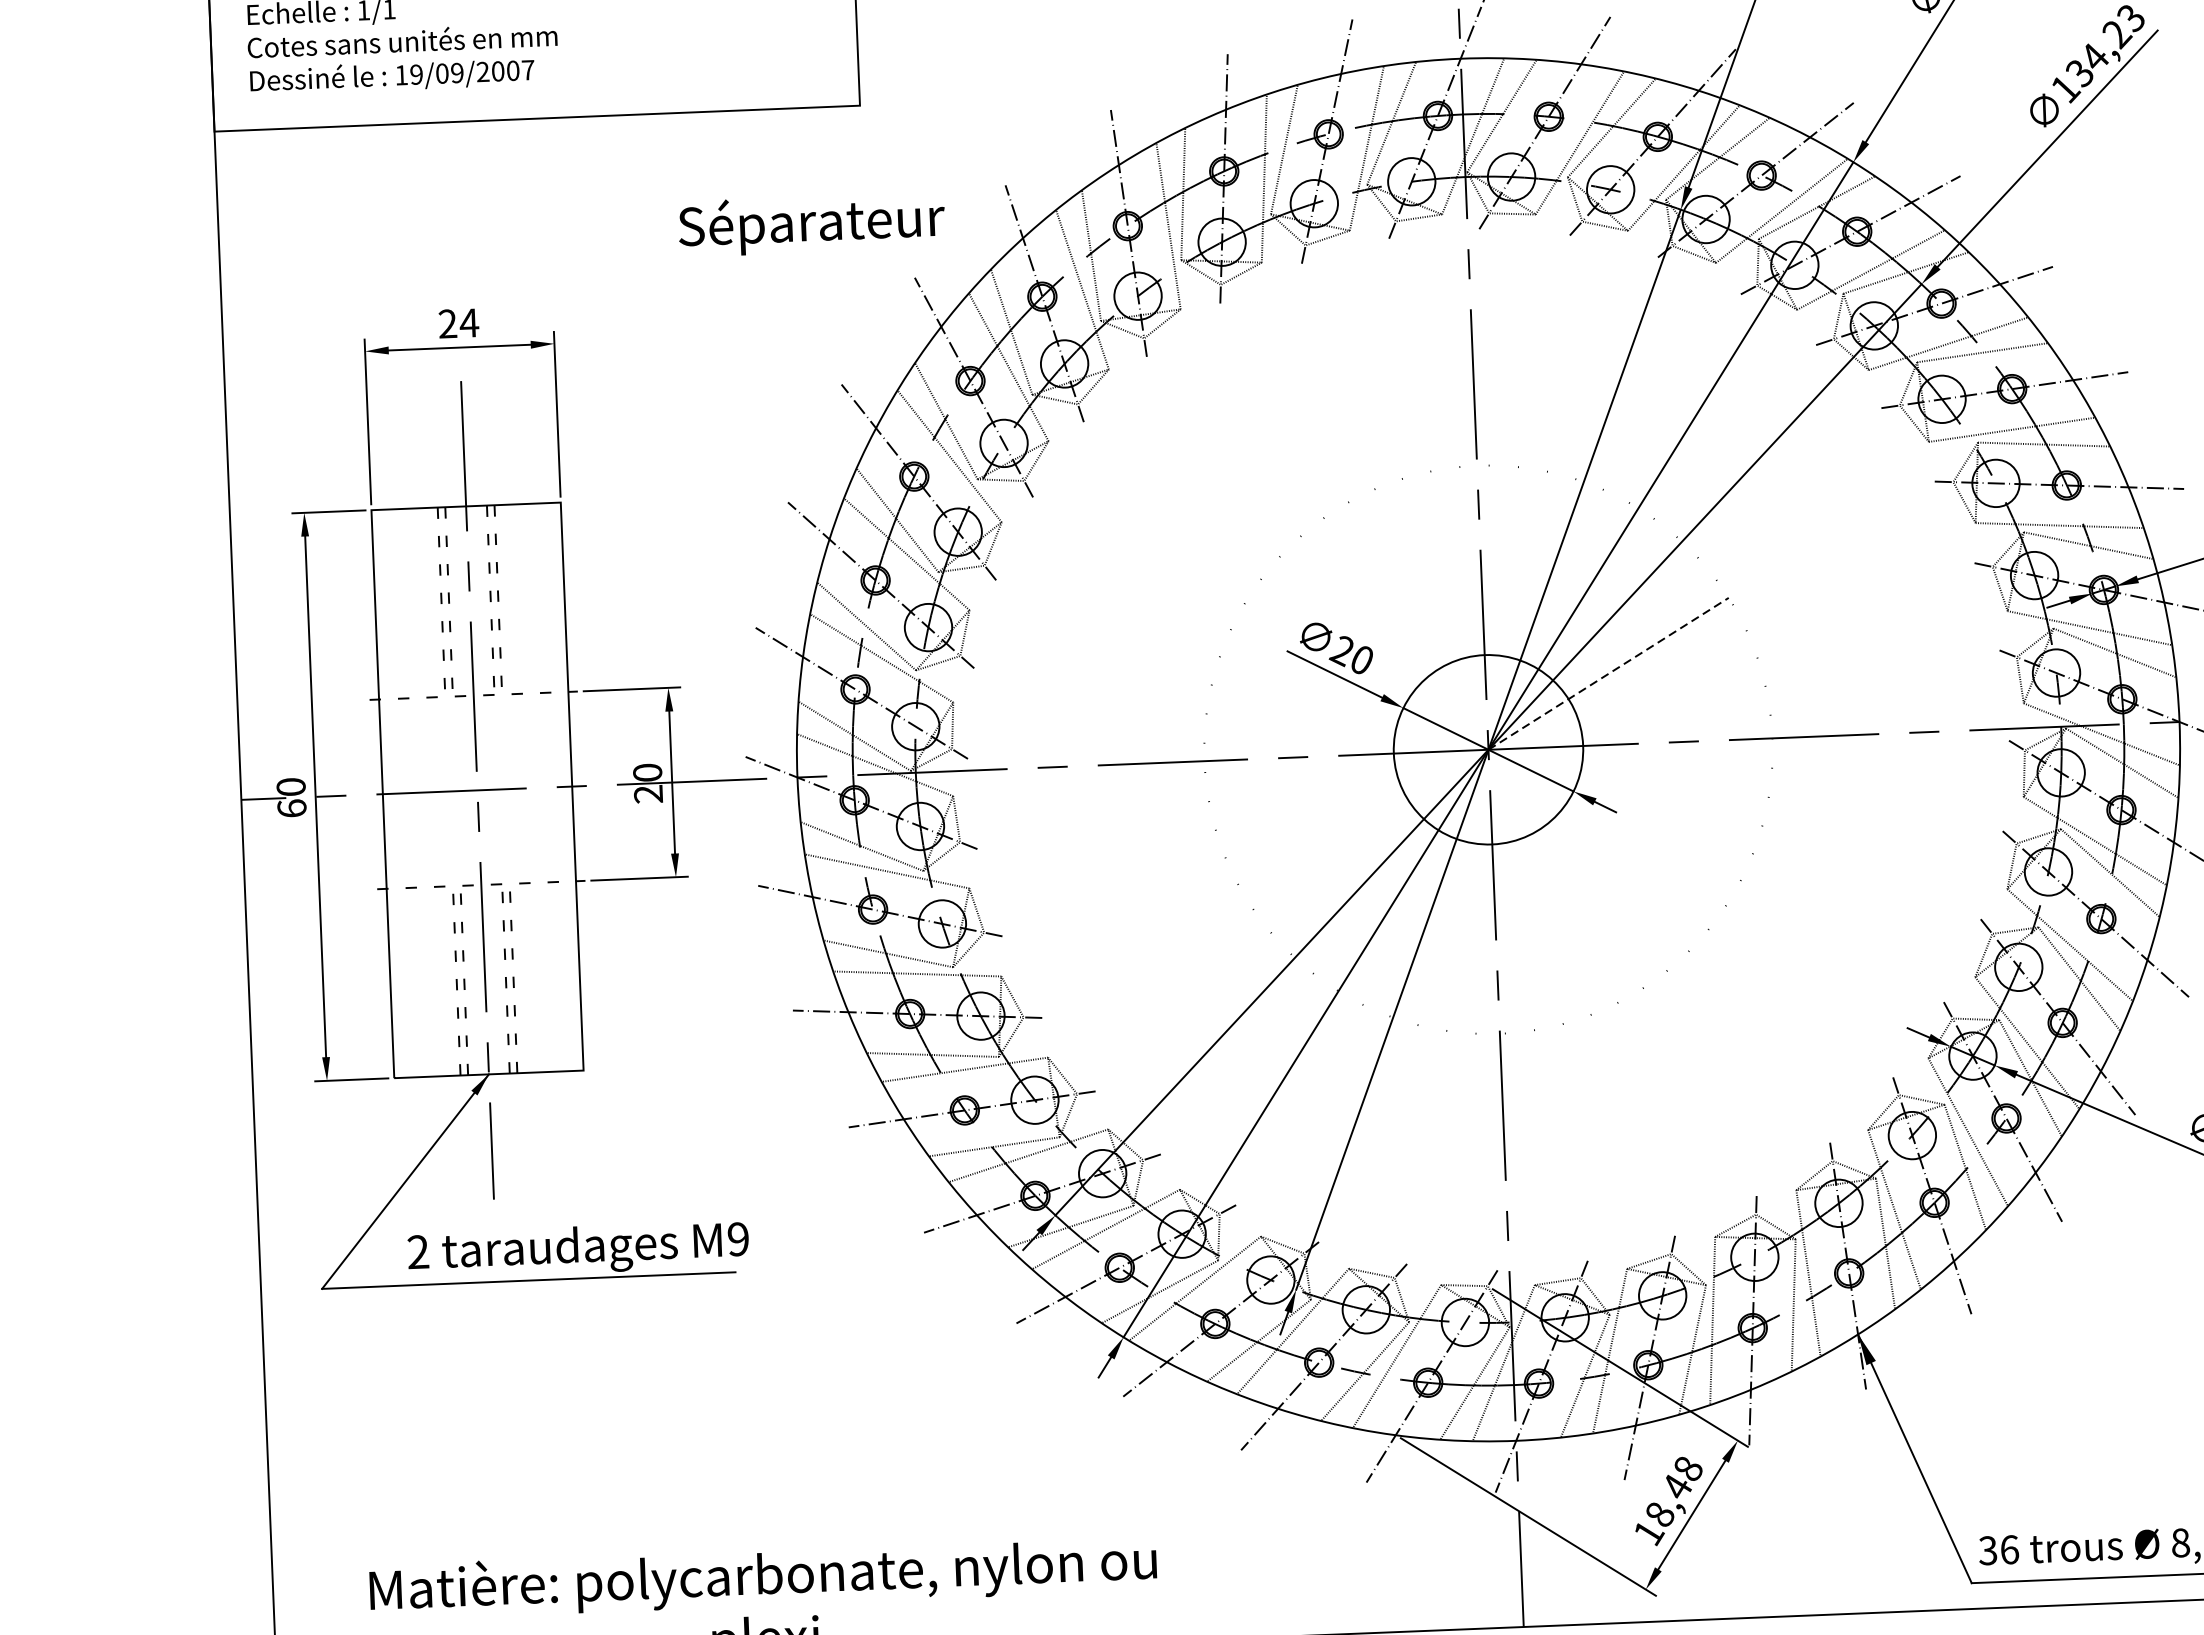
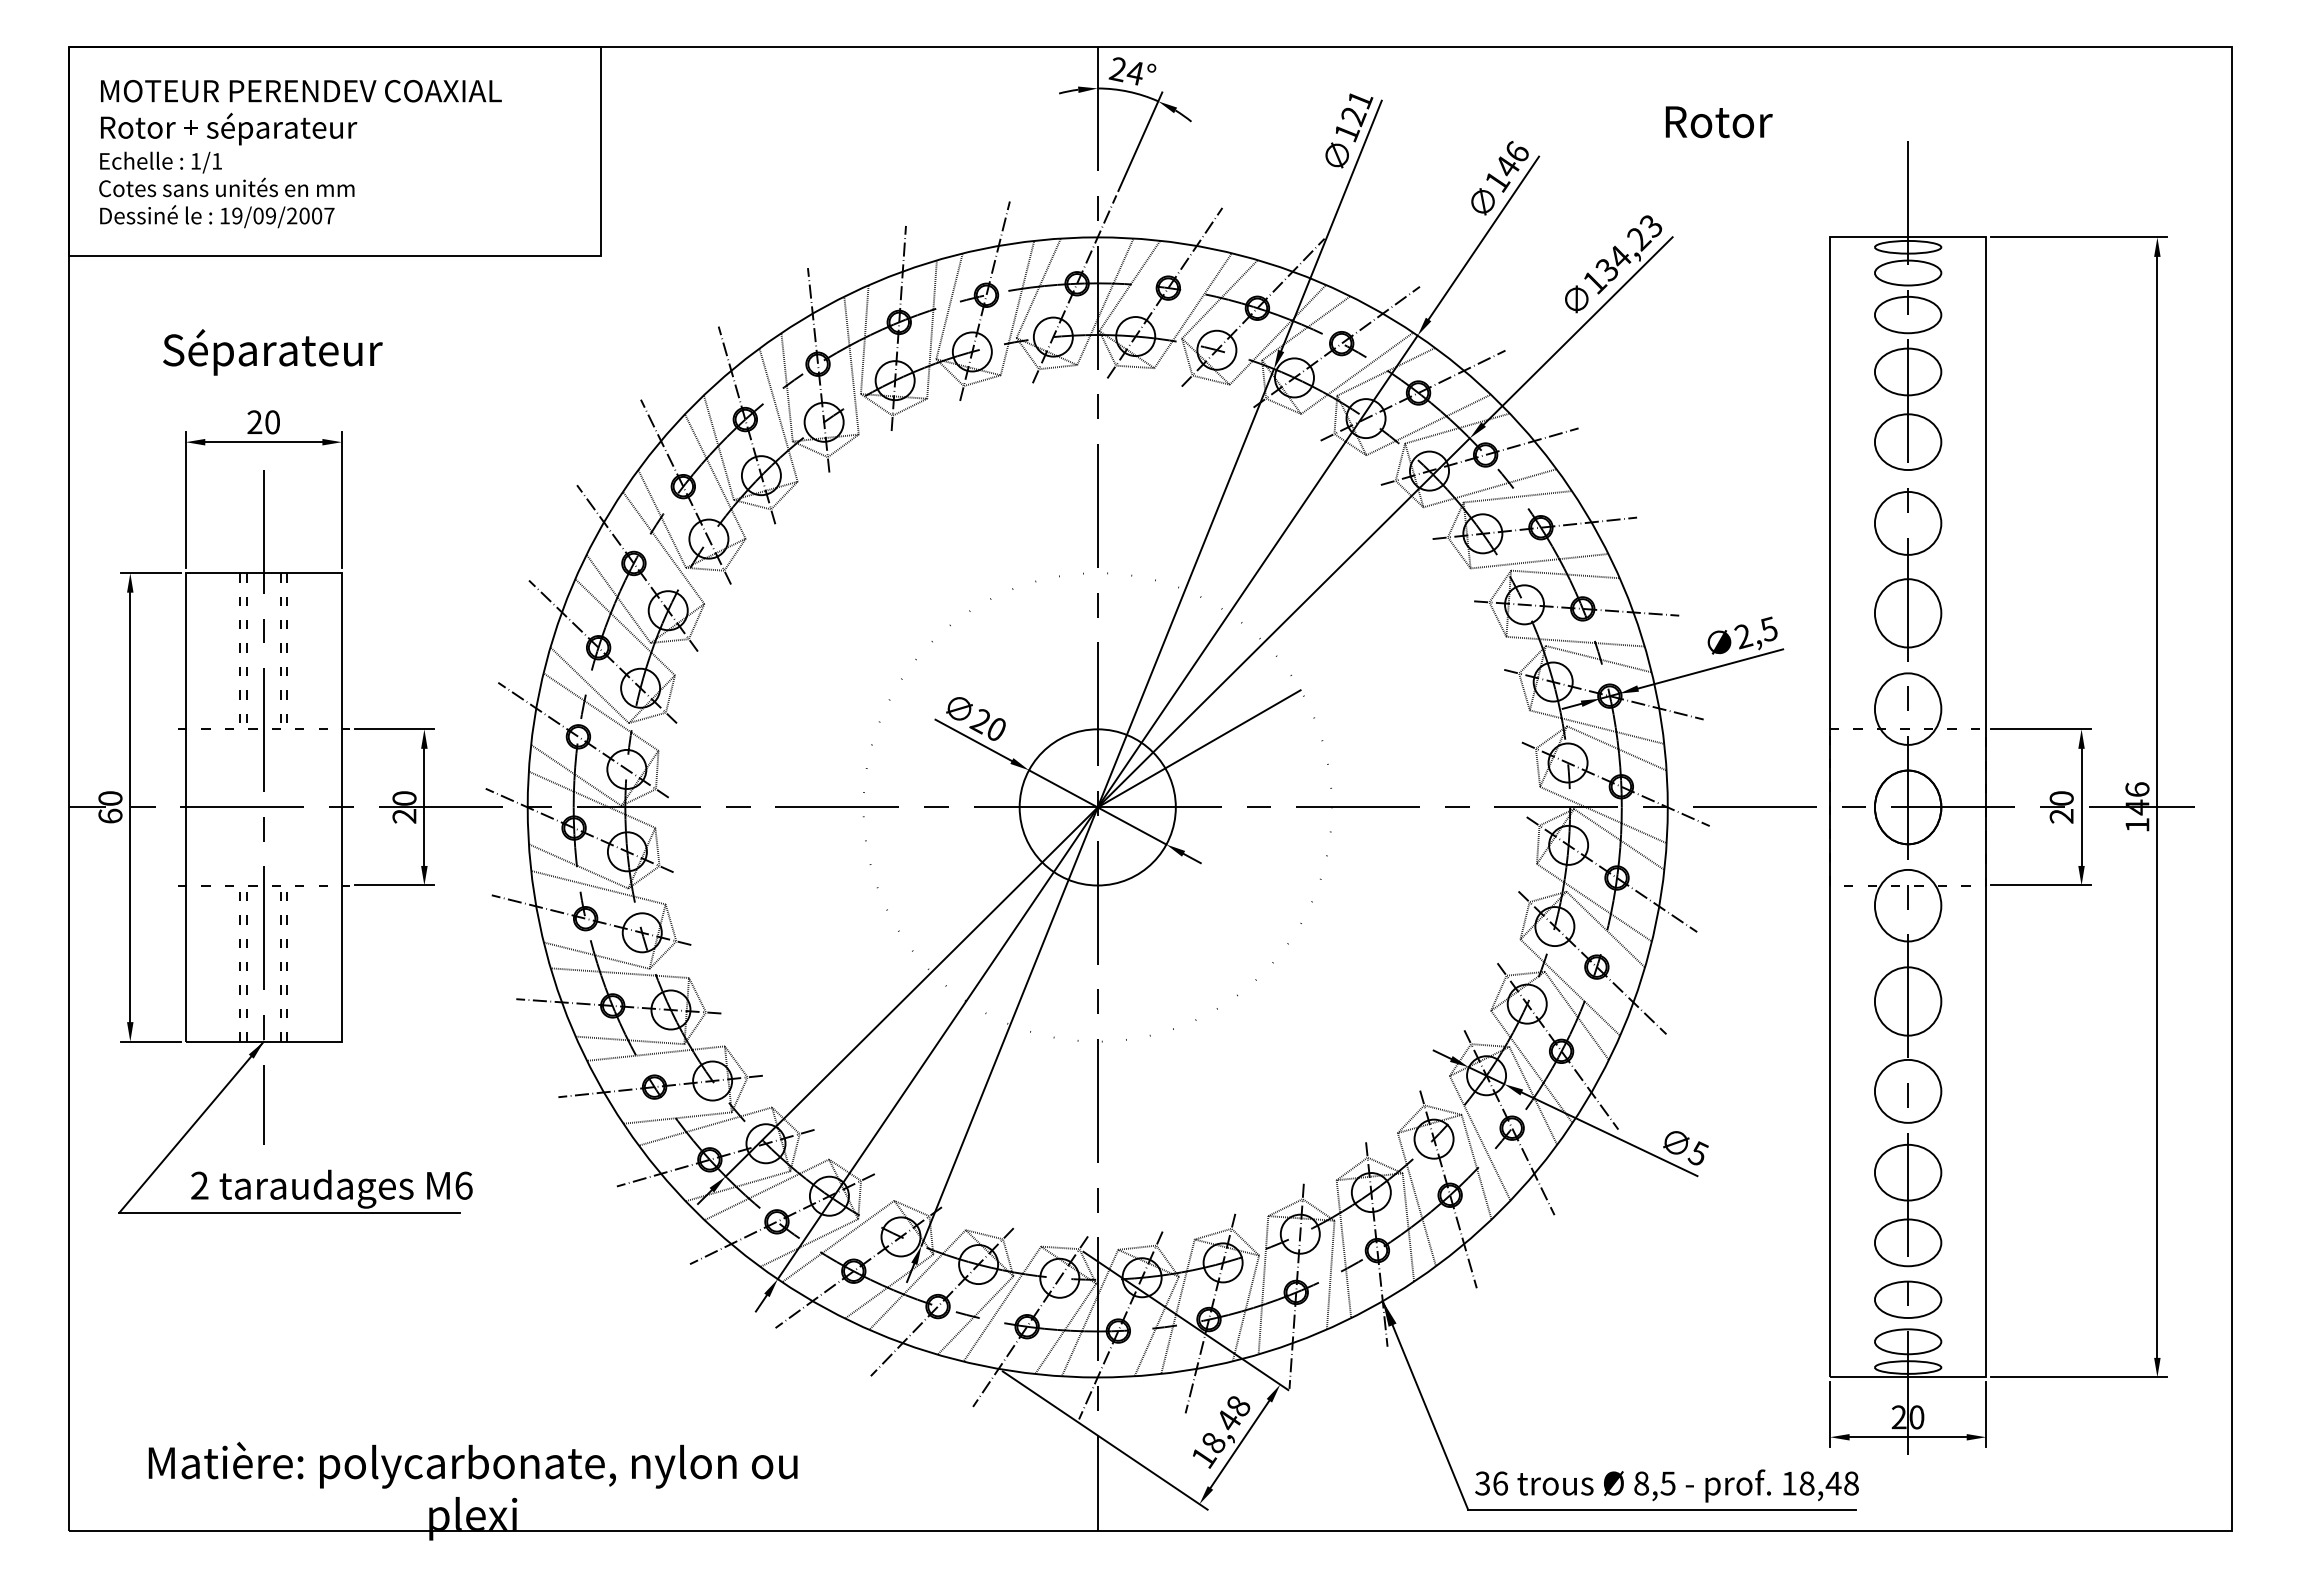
text: (811, 224) -> (272, 352), moved
text: (469, 323) -> (272, 422), 24 -> 20
line: (1608, 673) -> (1199, 748), dashed -> solid
text: (737, 1239) -> (463, 1185), M9 -> M6

